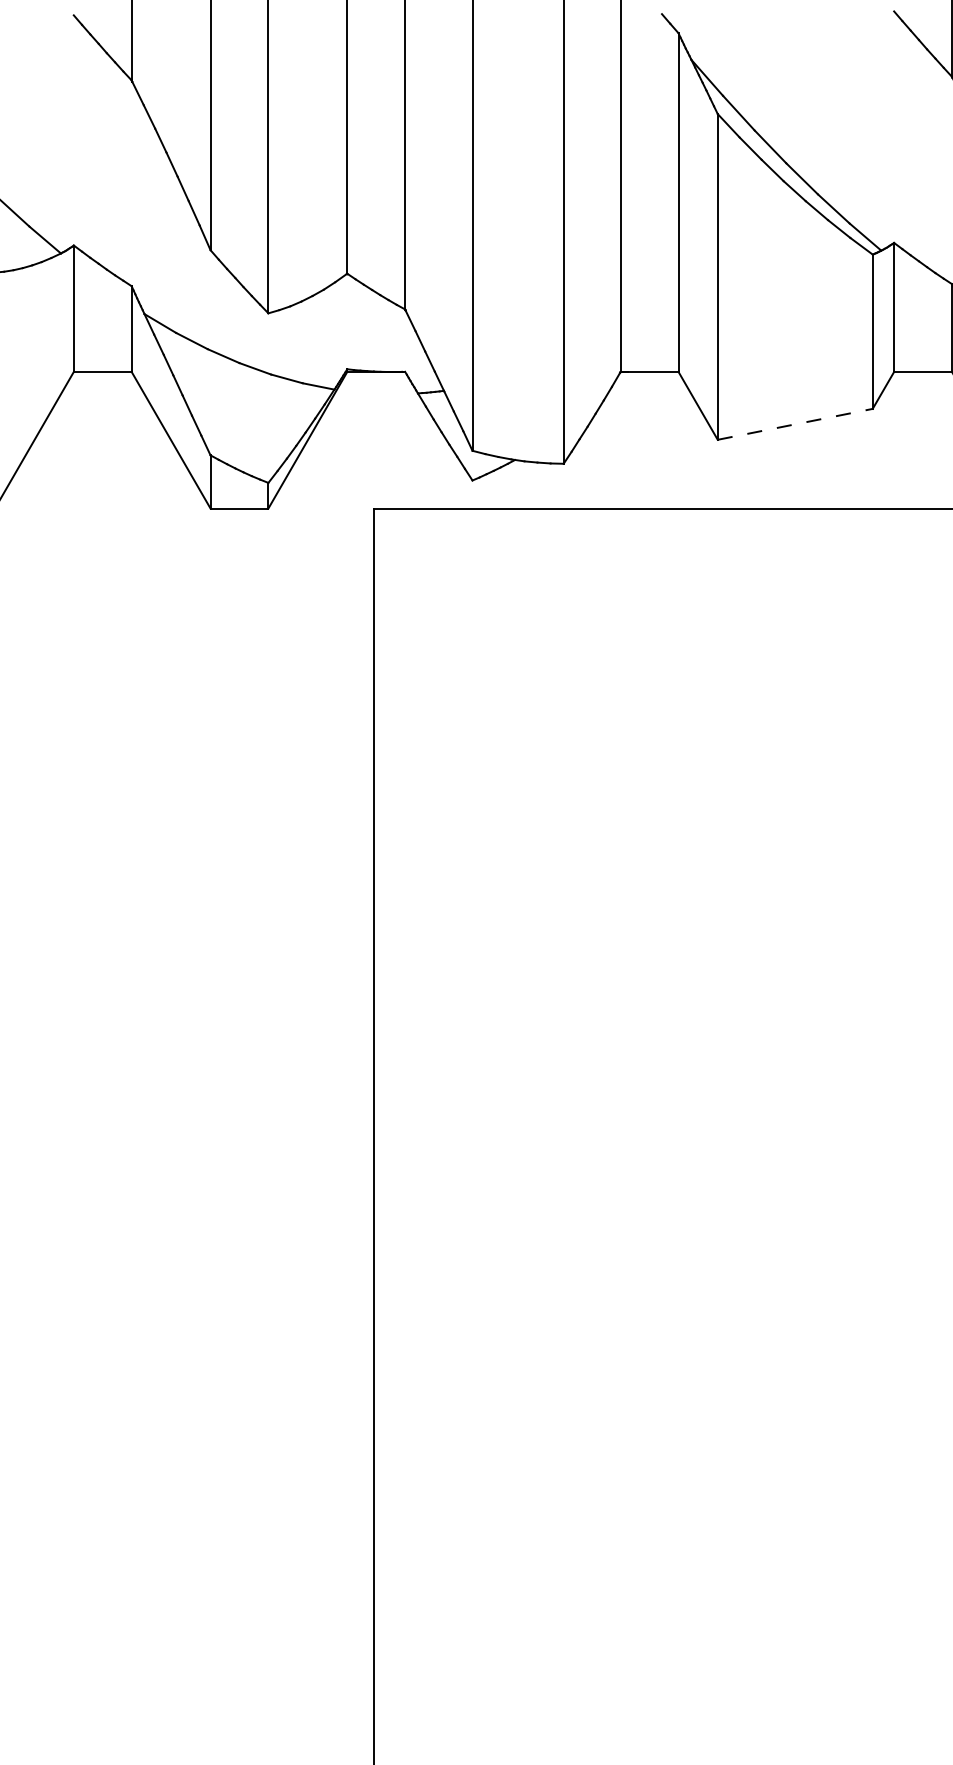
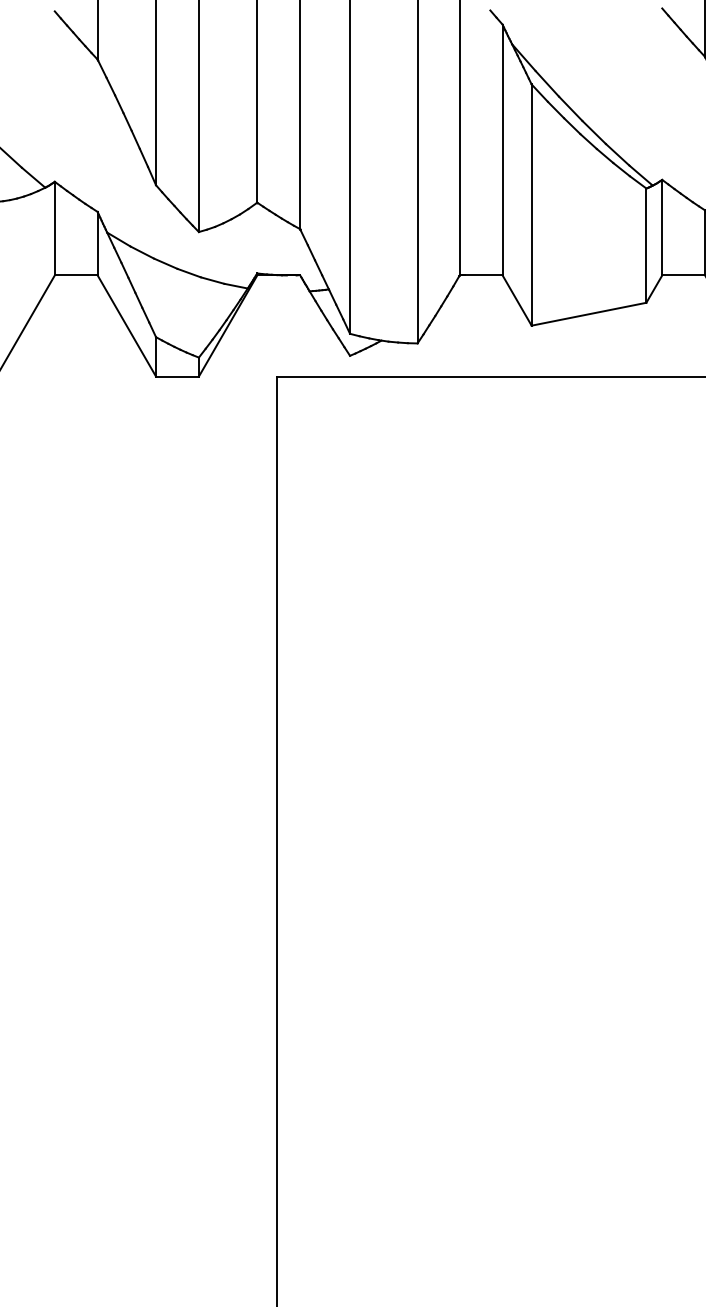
line: (795, 424) -> (589, 314), dashed -> solid

